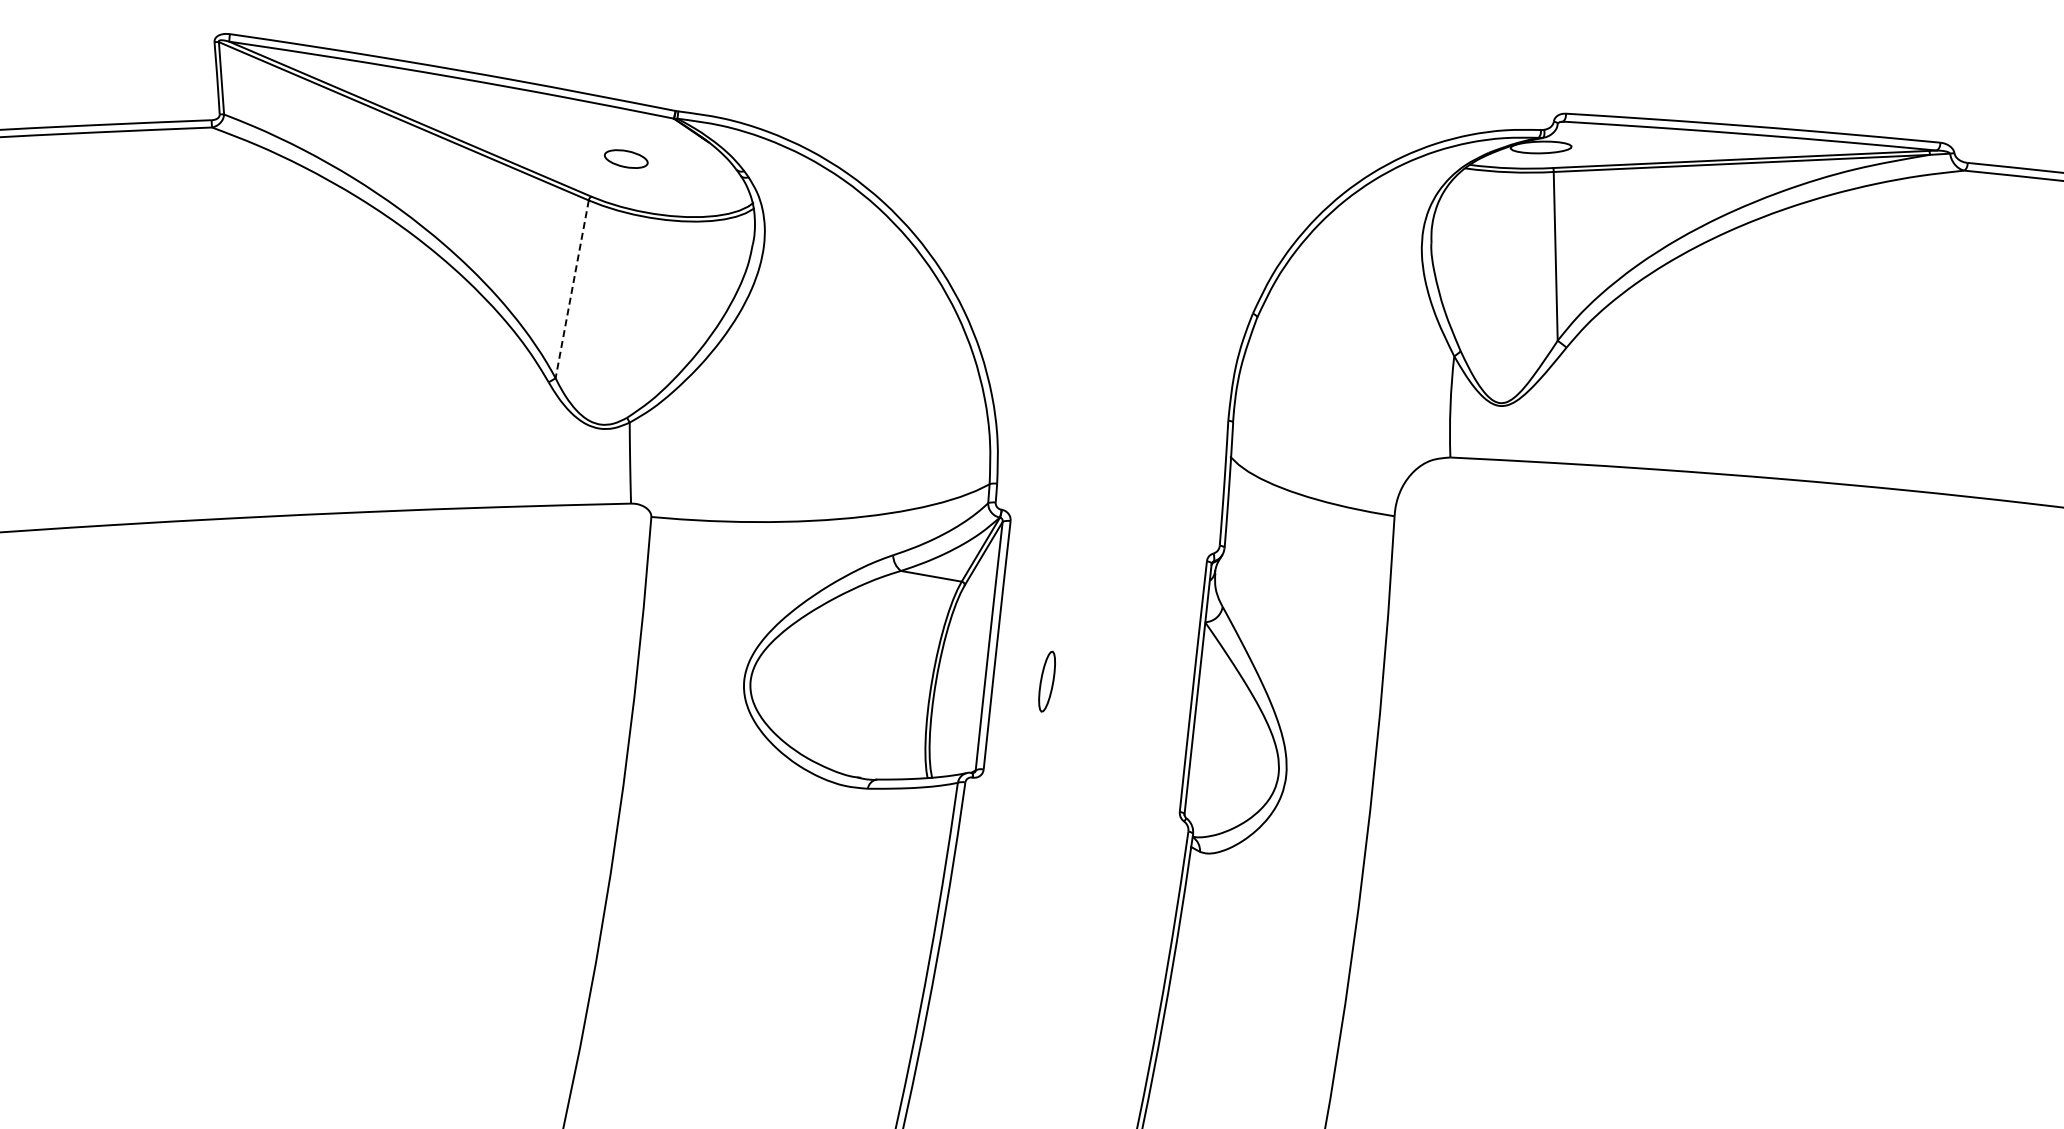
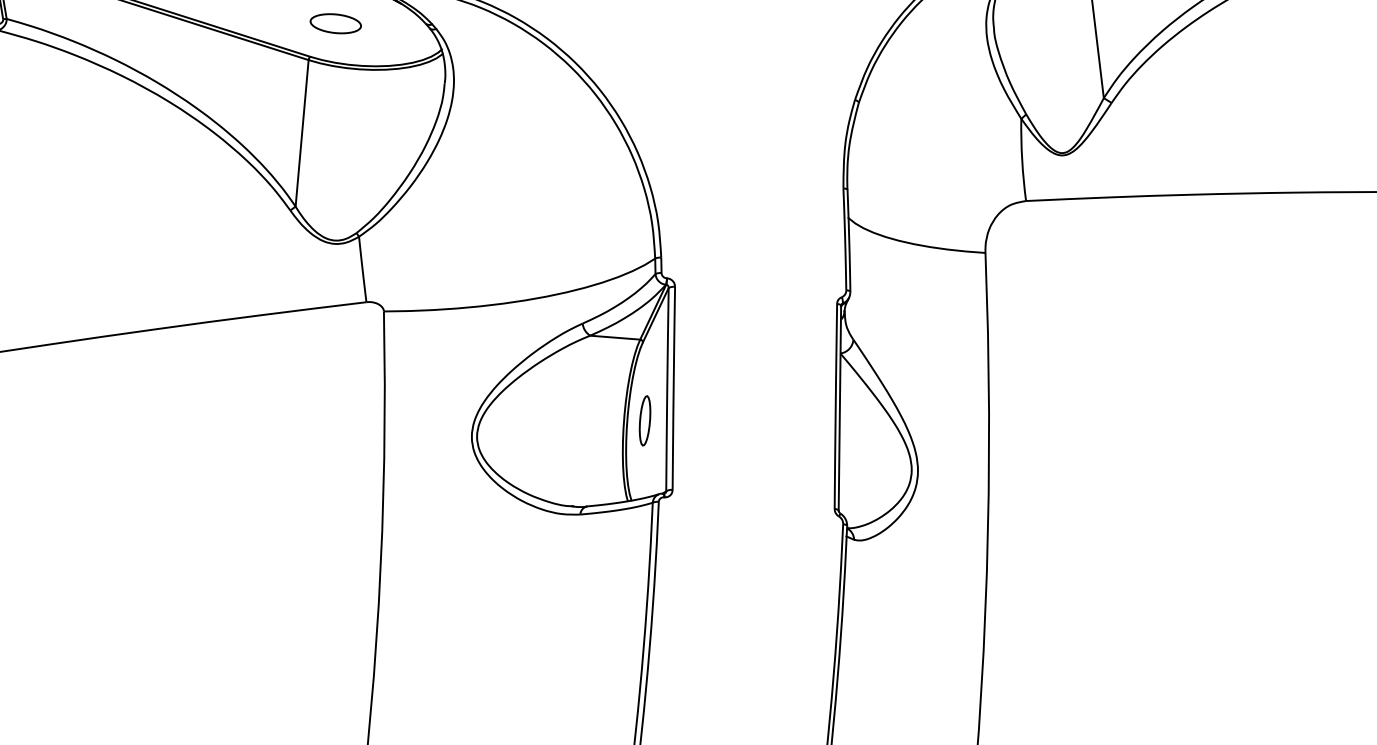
part: (625, 158) -> (335, 23), size x1.43
line: (572, 289) -> (302, 133), dashed -> solid
part: (1046, 681) -> (644, 420), moved

